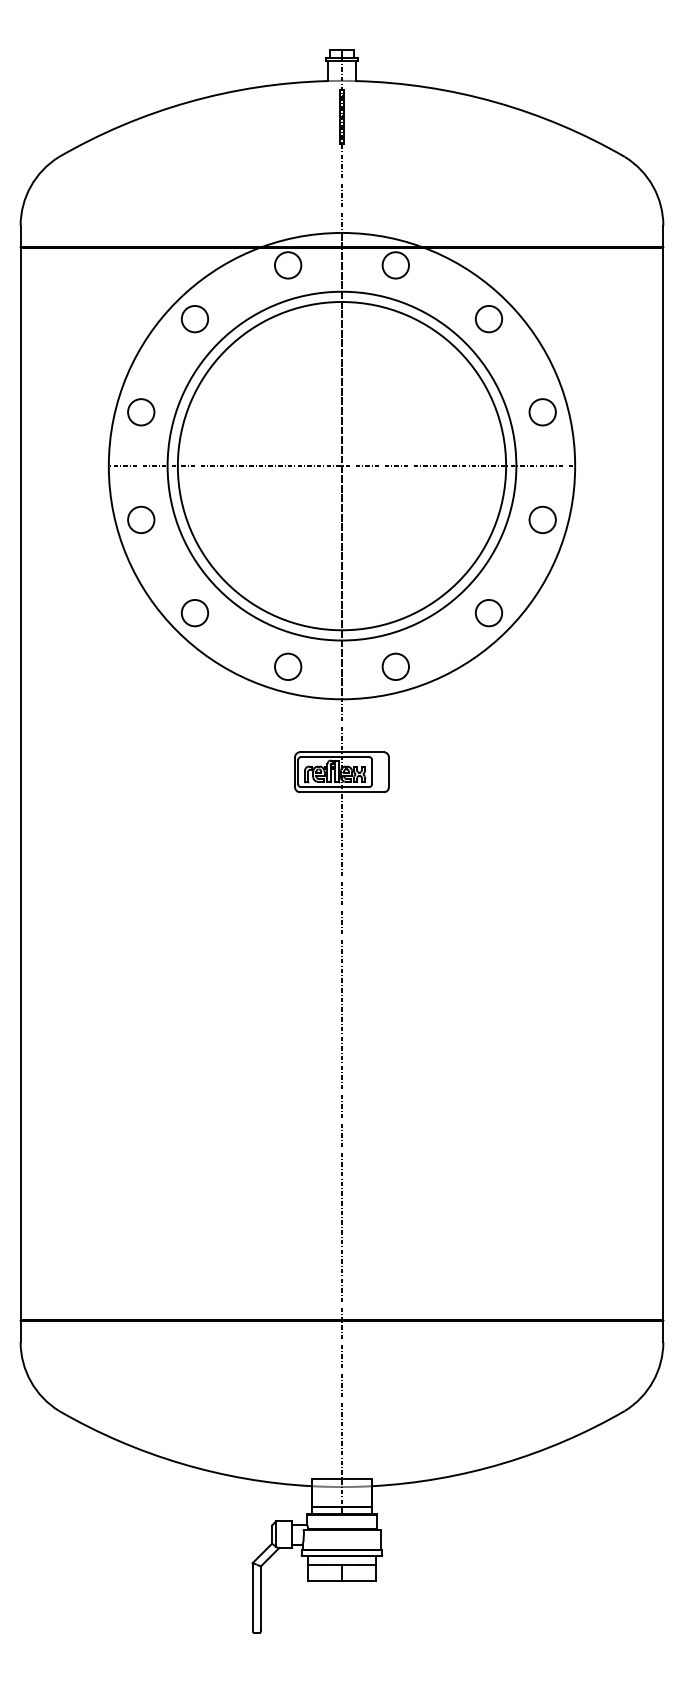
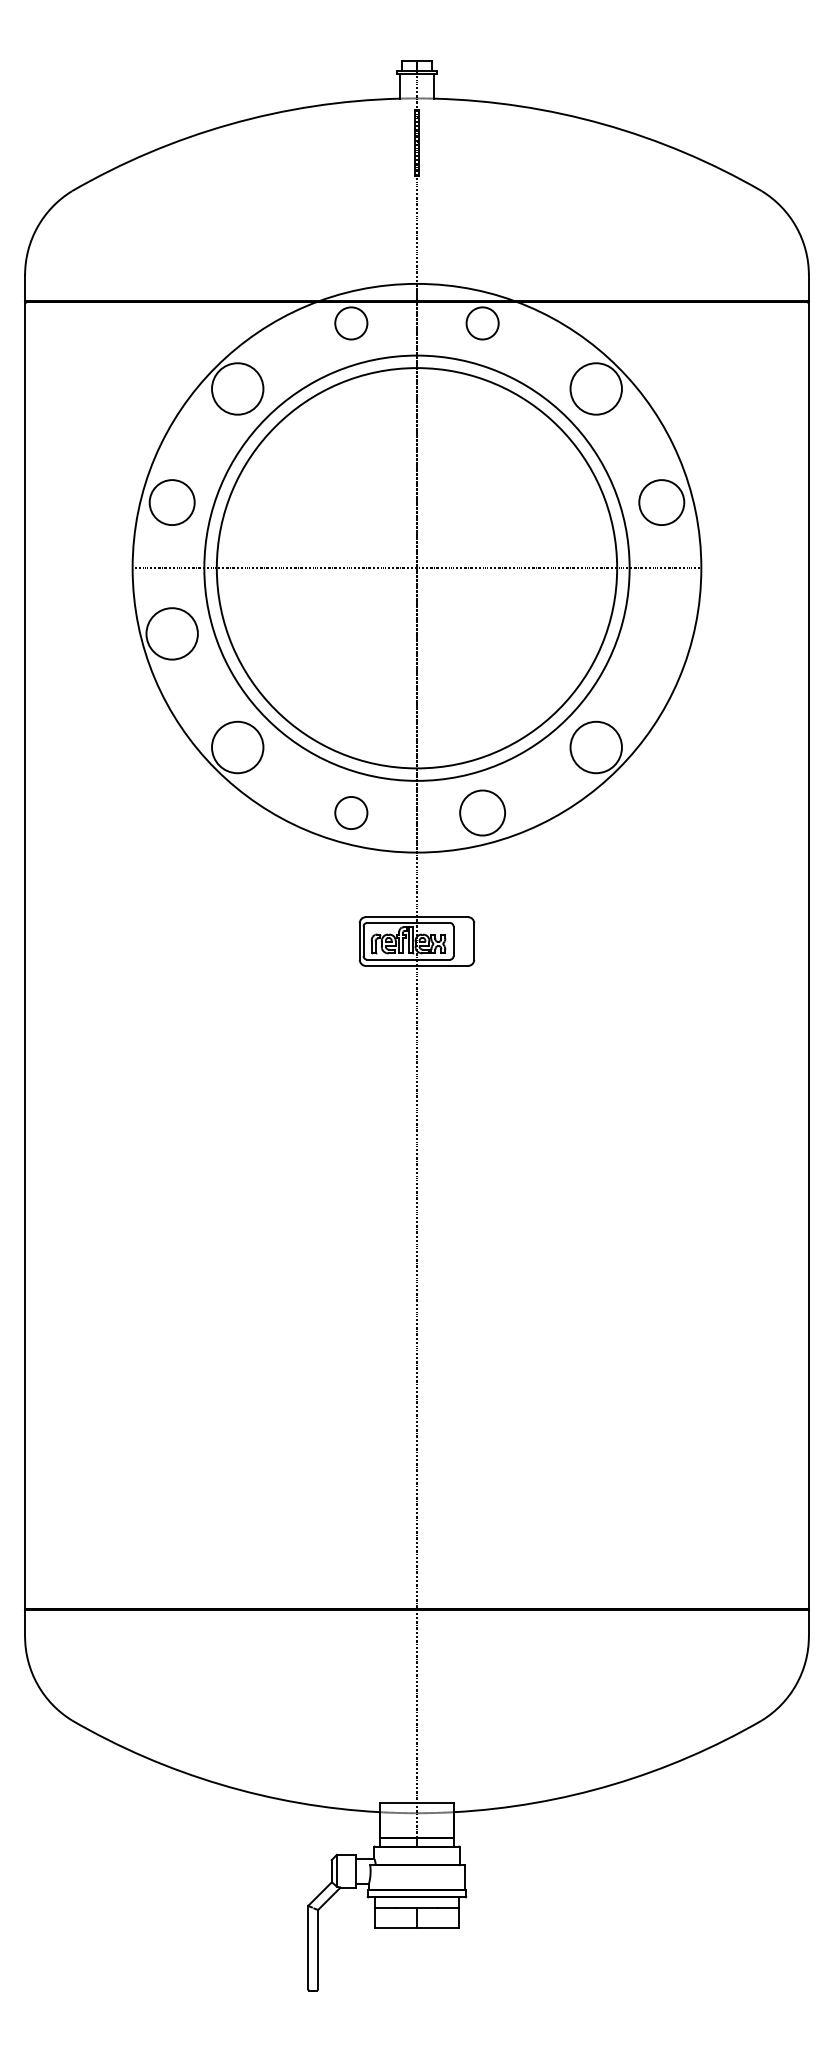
circle: (194, 318) -> (237, 388), size x1.6
circle: (488, 318) -> (595, 388), size x1.6
circle: (141, 412) -> (172, 502), size x1.4
circle: (542, 412) -> (661, 502), size x1.4
circle: (141, 519) -> (172, 633), size x1.6
circle: (542, 519) -> (661, 633), removed
circle: (194, 612) -> (237, 746), size x1.6
circle: (488, 612) -> (595, 746), size x1.6
circle: (395, 666) -> (482, 812), size x1.4

